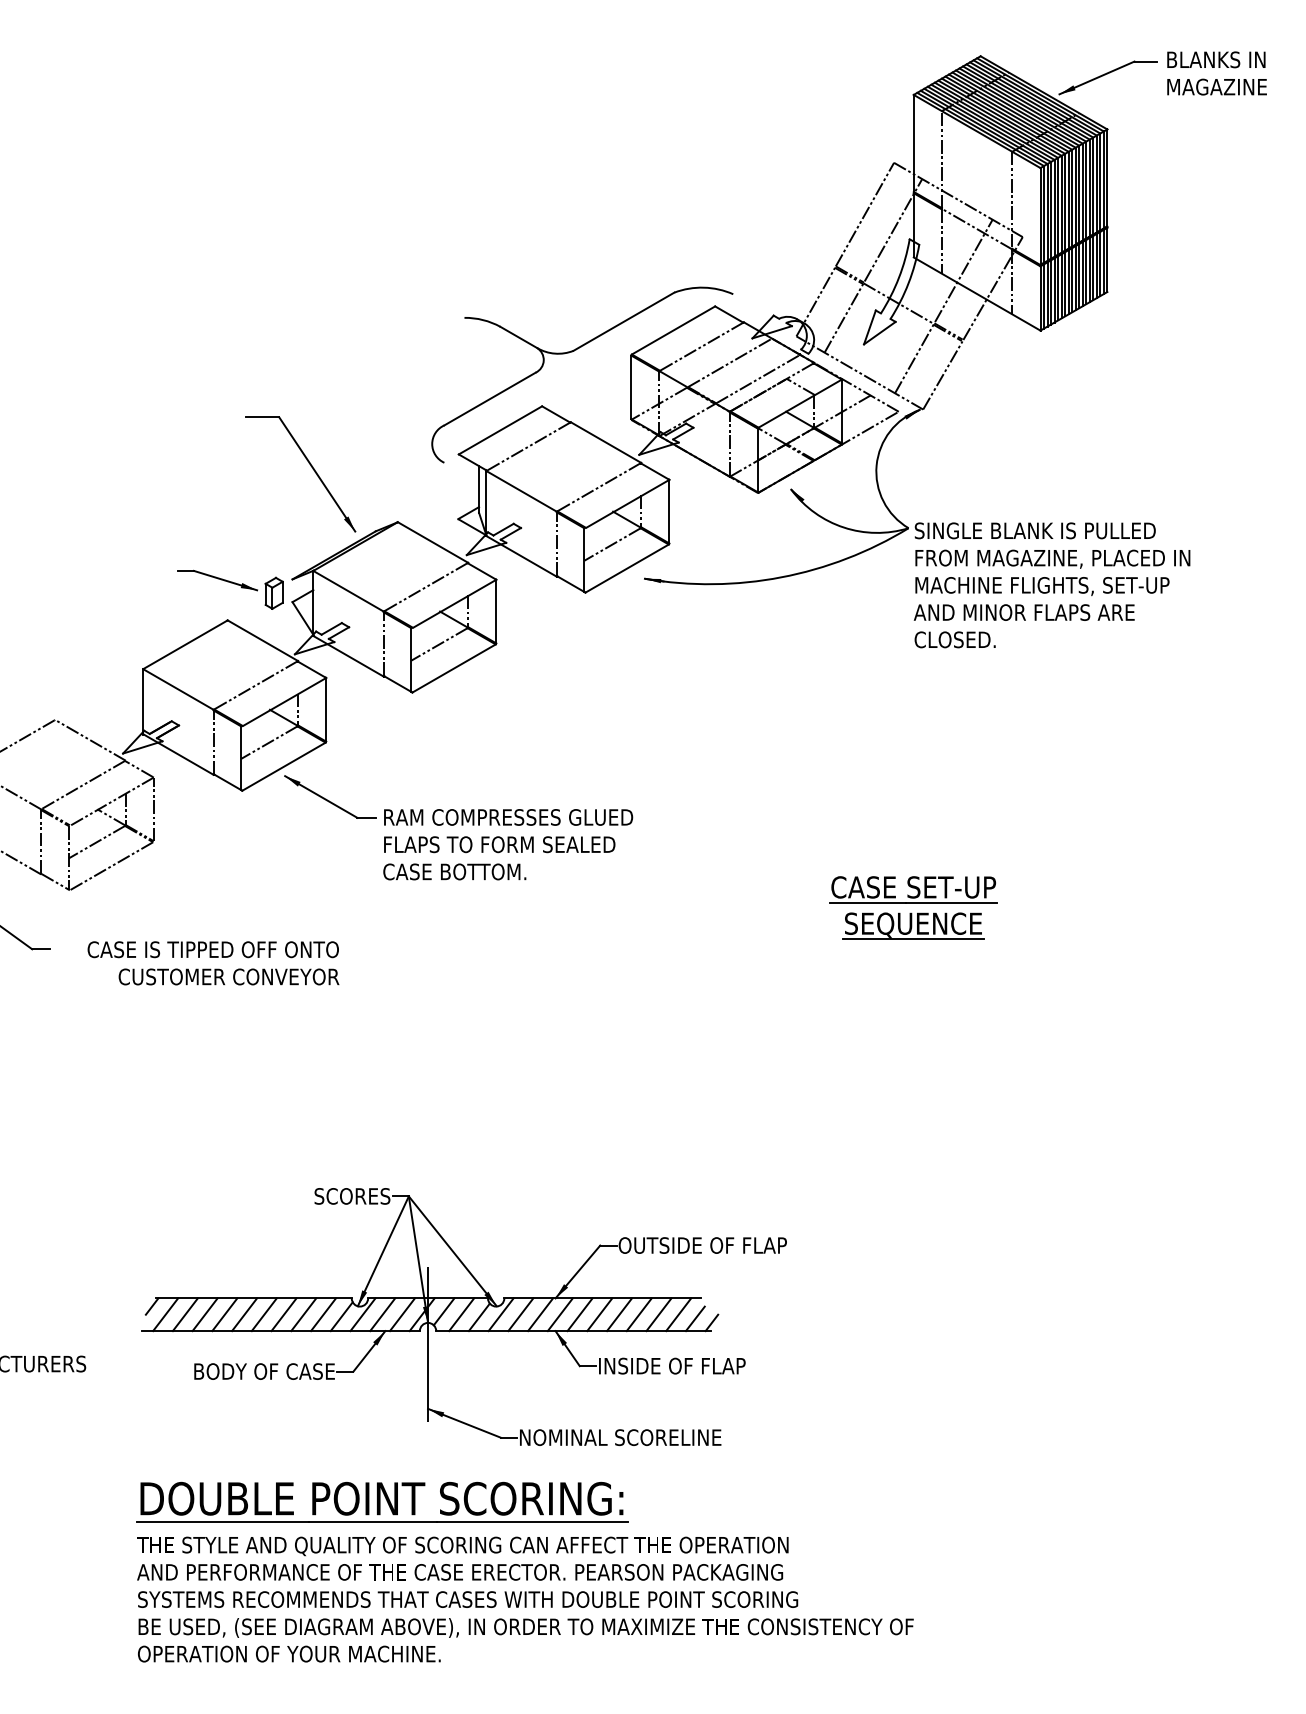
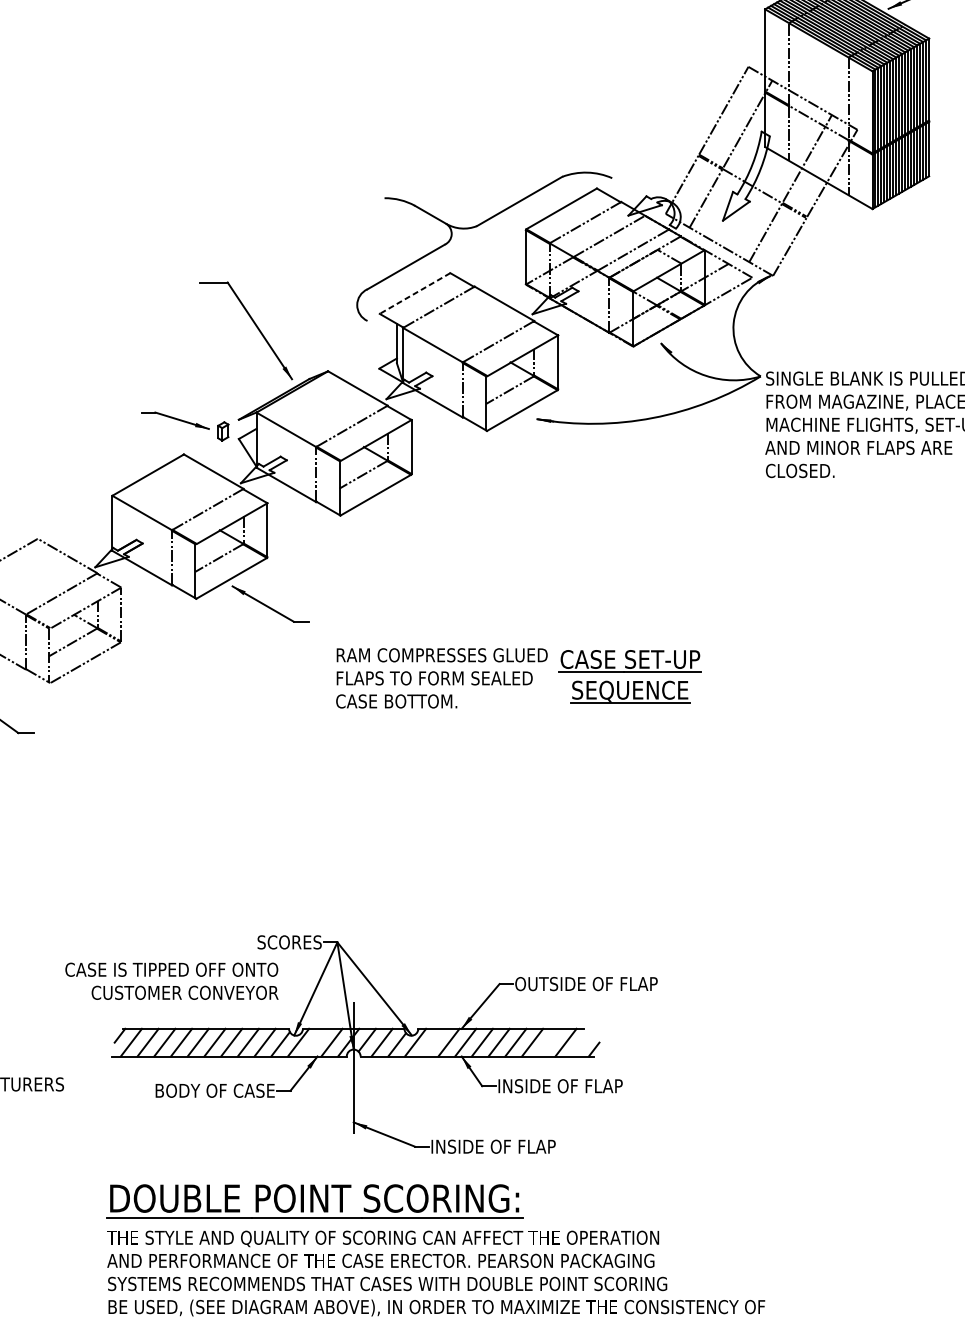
line: (500, 430) -> (415, 293), solid -> dashed
part: (273, 592) -> (222, 430), size x0.7
text: (508, 844) -> (442, 678), moved
part: (913, 907) -> (630, 676), moved
text: (213, 963) -> (171, 981), moved
line: (382, 1314) -> (315, 1042), removed
line: (520, 1314) -> (432, 1042), removed
line: (658, 1314) -> (548, 1042), removed
line: (694, 1318) -> (579, 1045), removed
text: (621, 1437) -> (517, 1146), NOMINAL SCORELINE -> INSIDE OF FLAP

